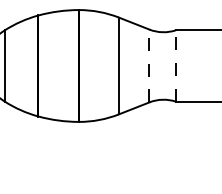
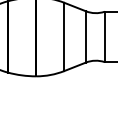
line: (149, 65) -> (85, 36), dashed -> solid
line: (176, 65) -> (104, 36), dashed -> solid

